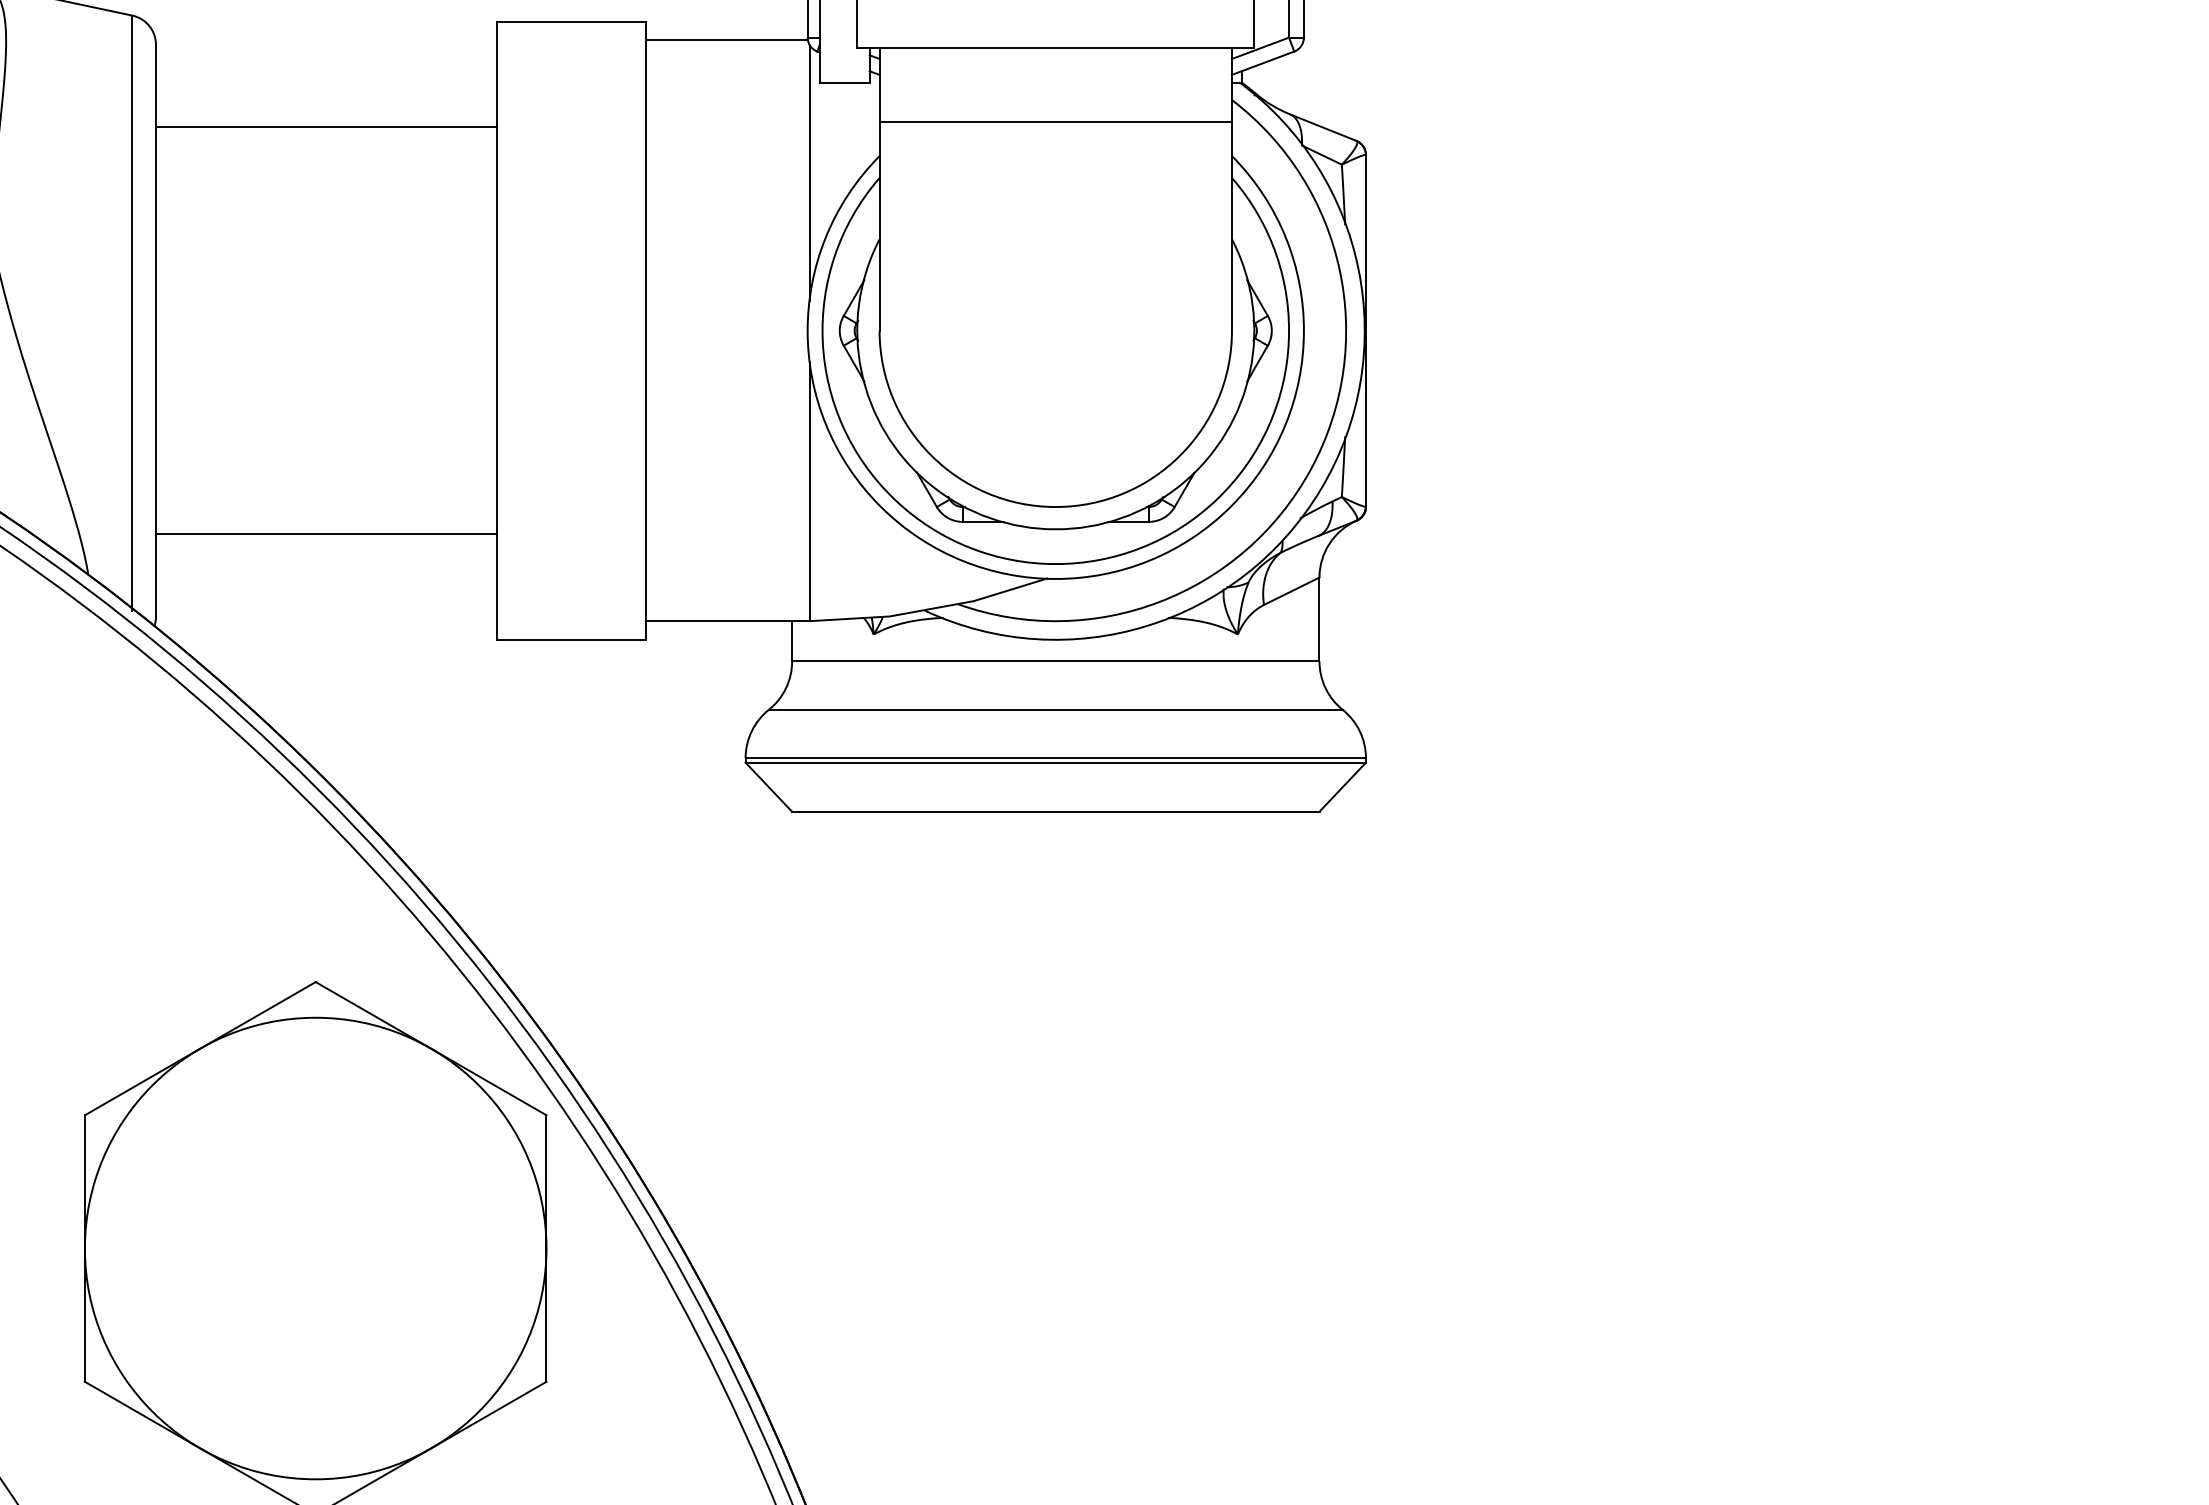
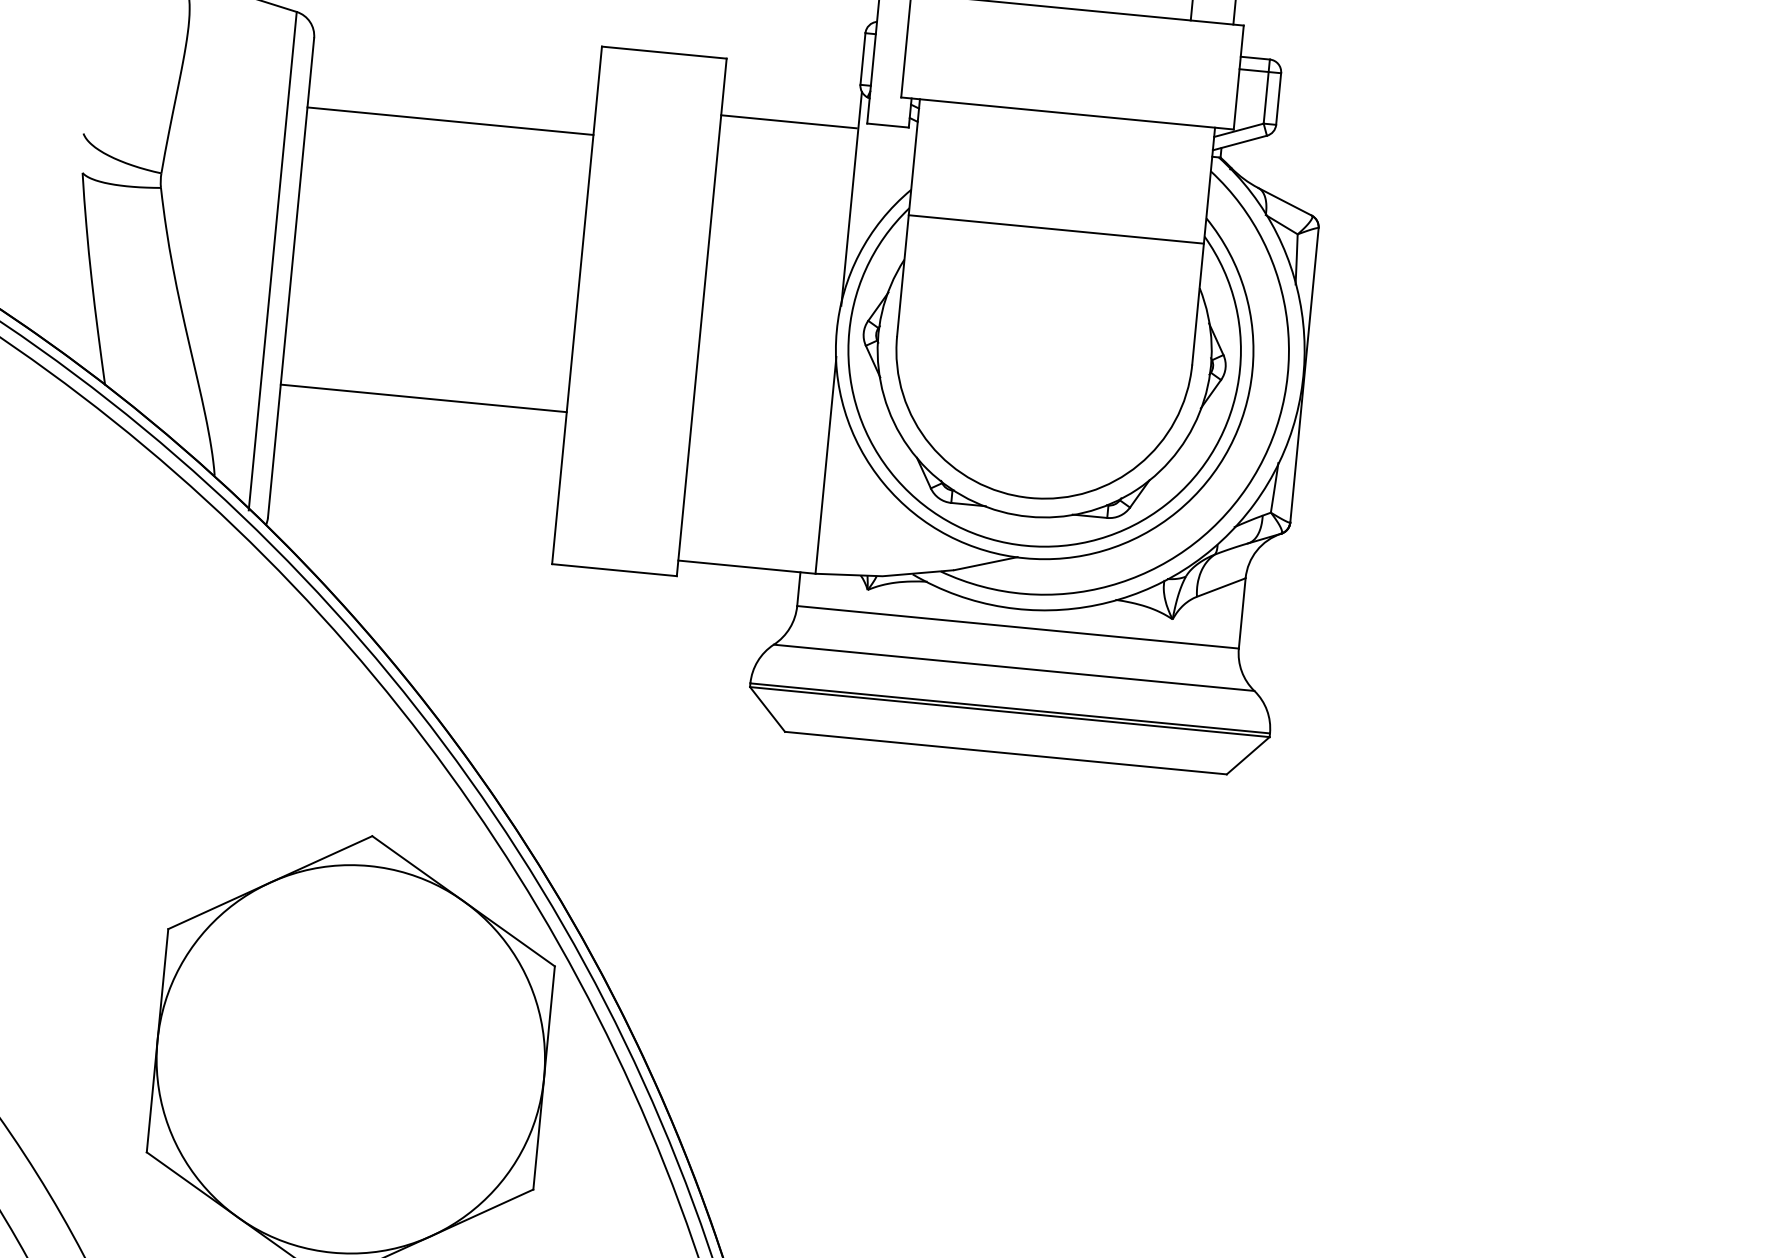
line: (727, 40) -> (789, 121), moved
line: (1055, 122) -> (1056, 229), moved
line: (326, 534) -> (423, 398), moved

